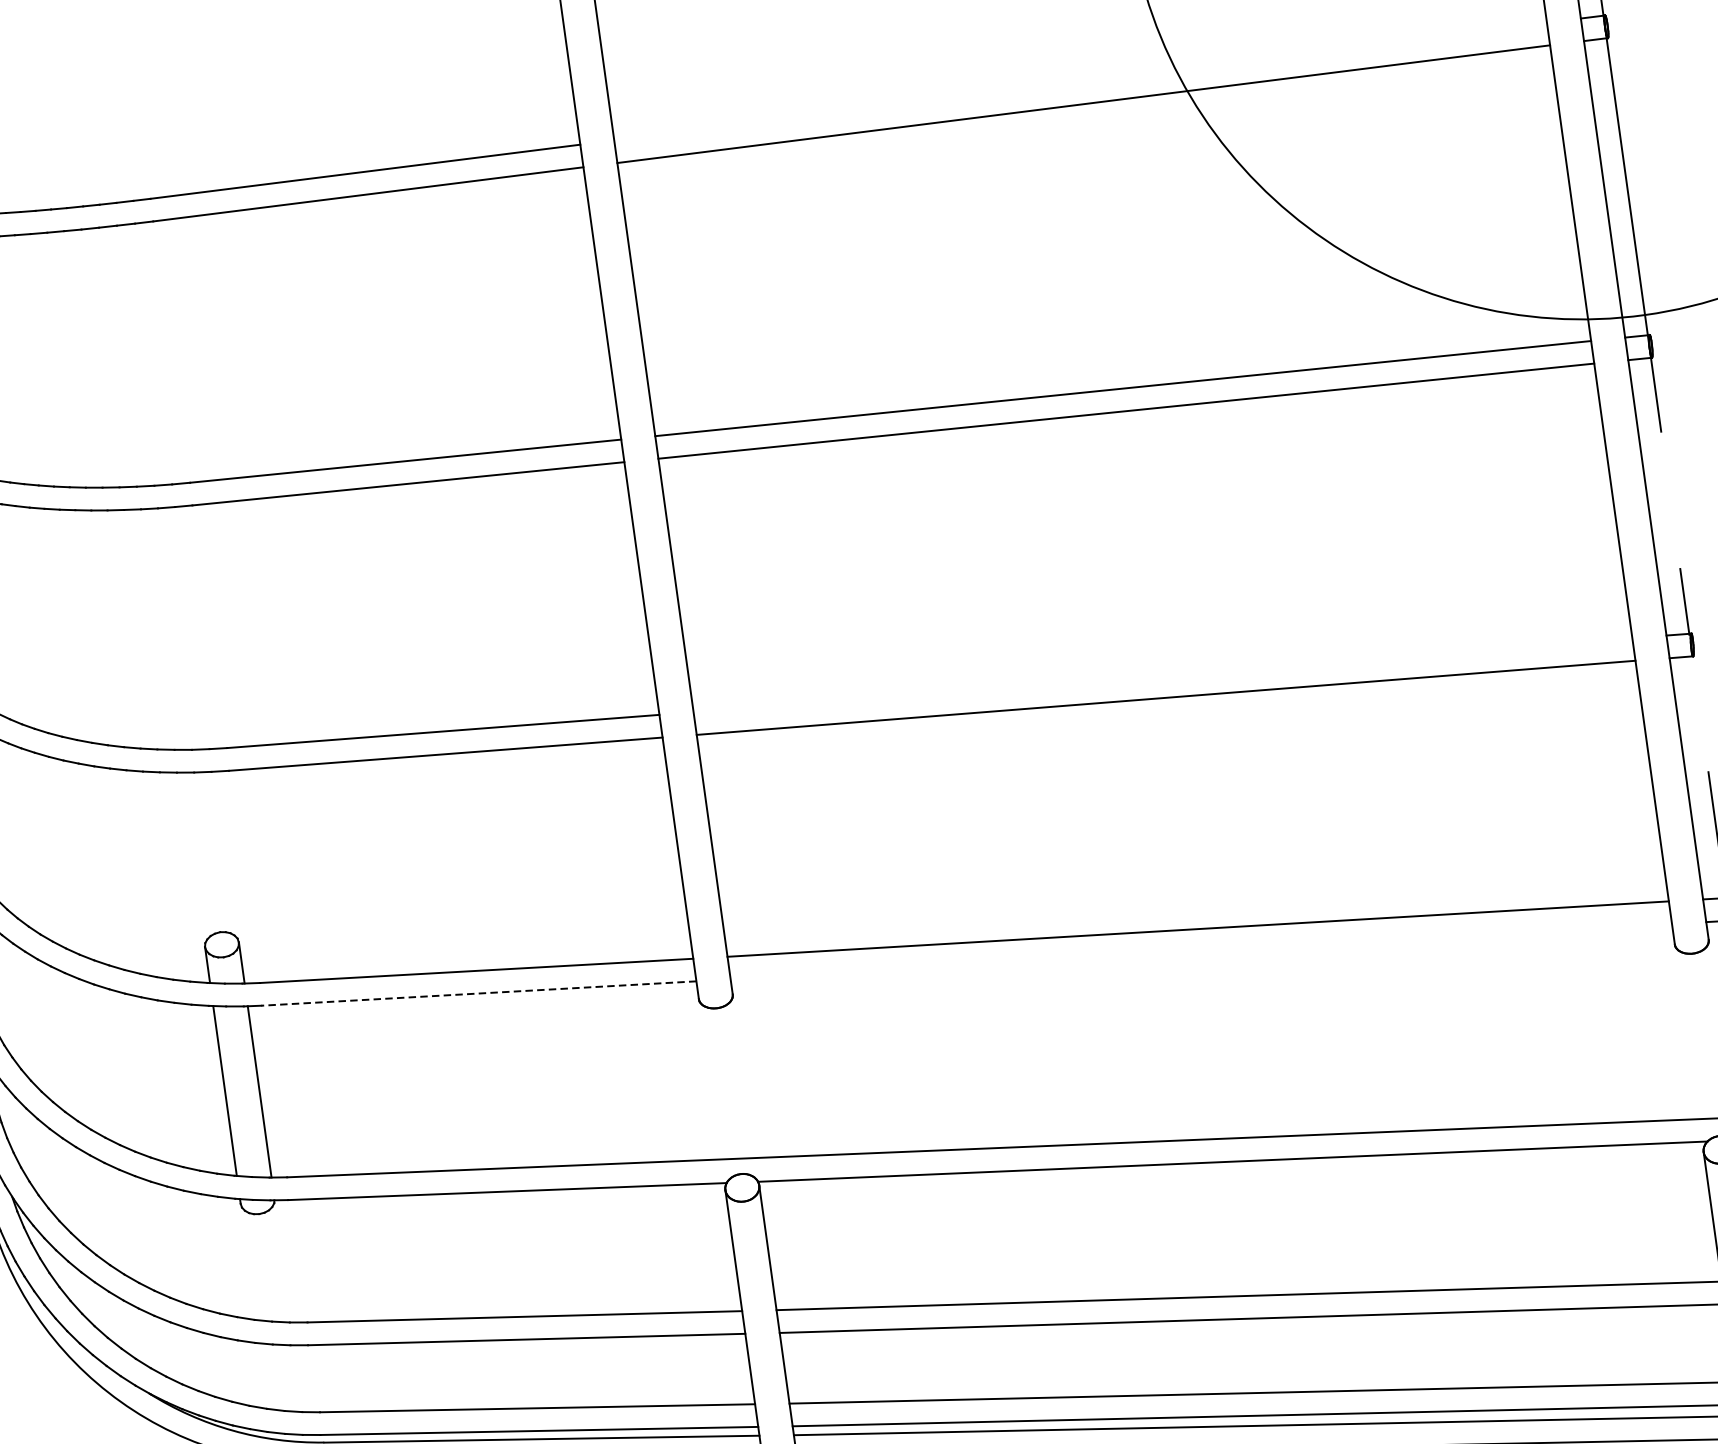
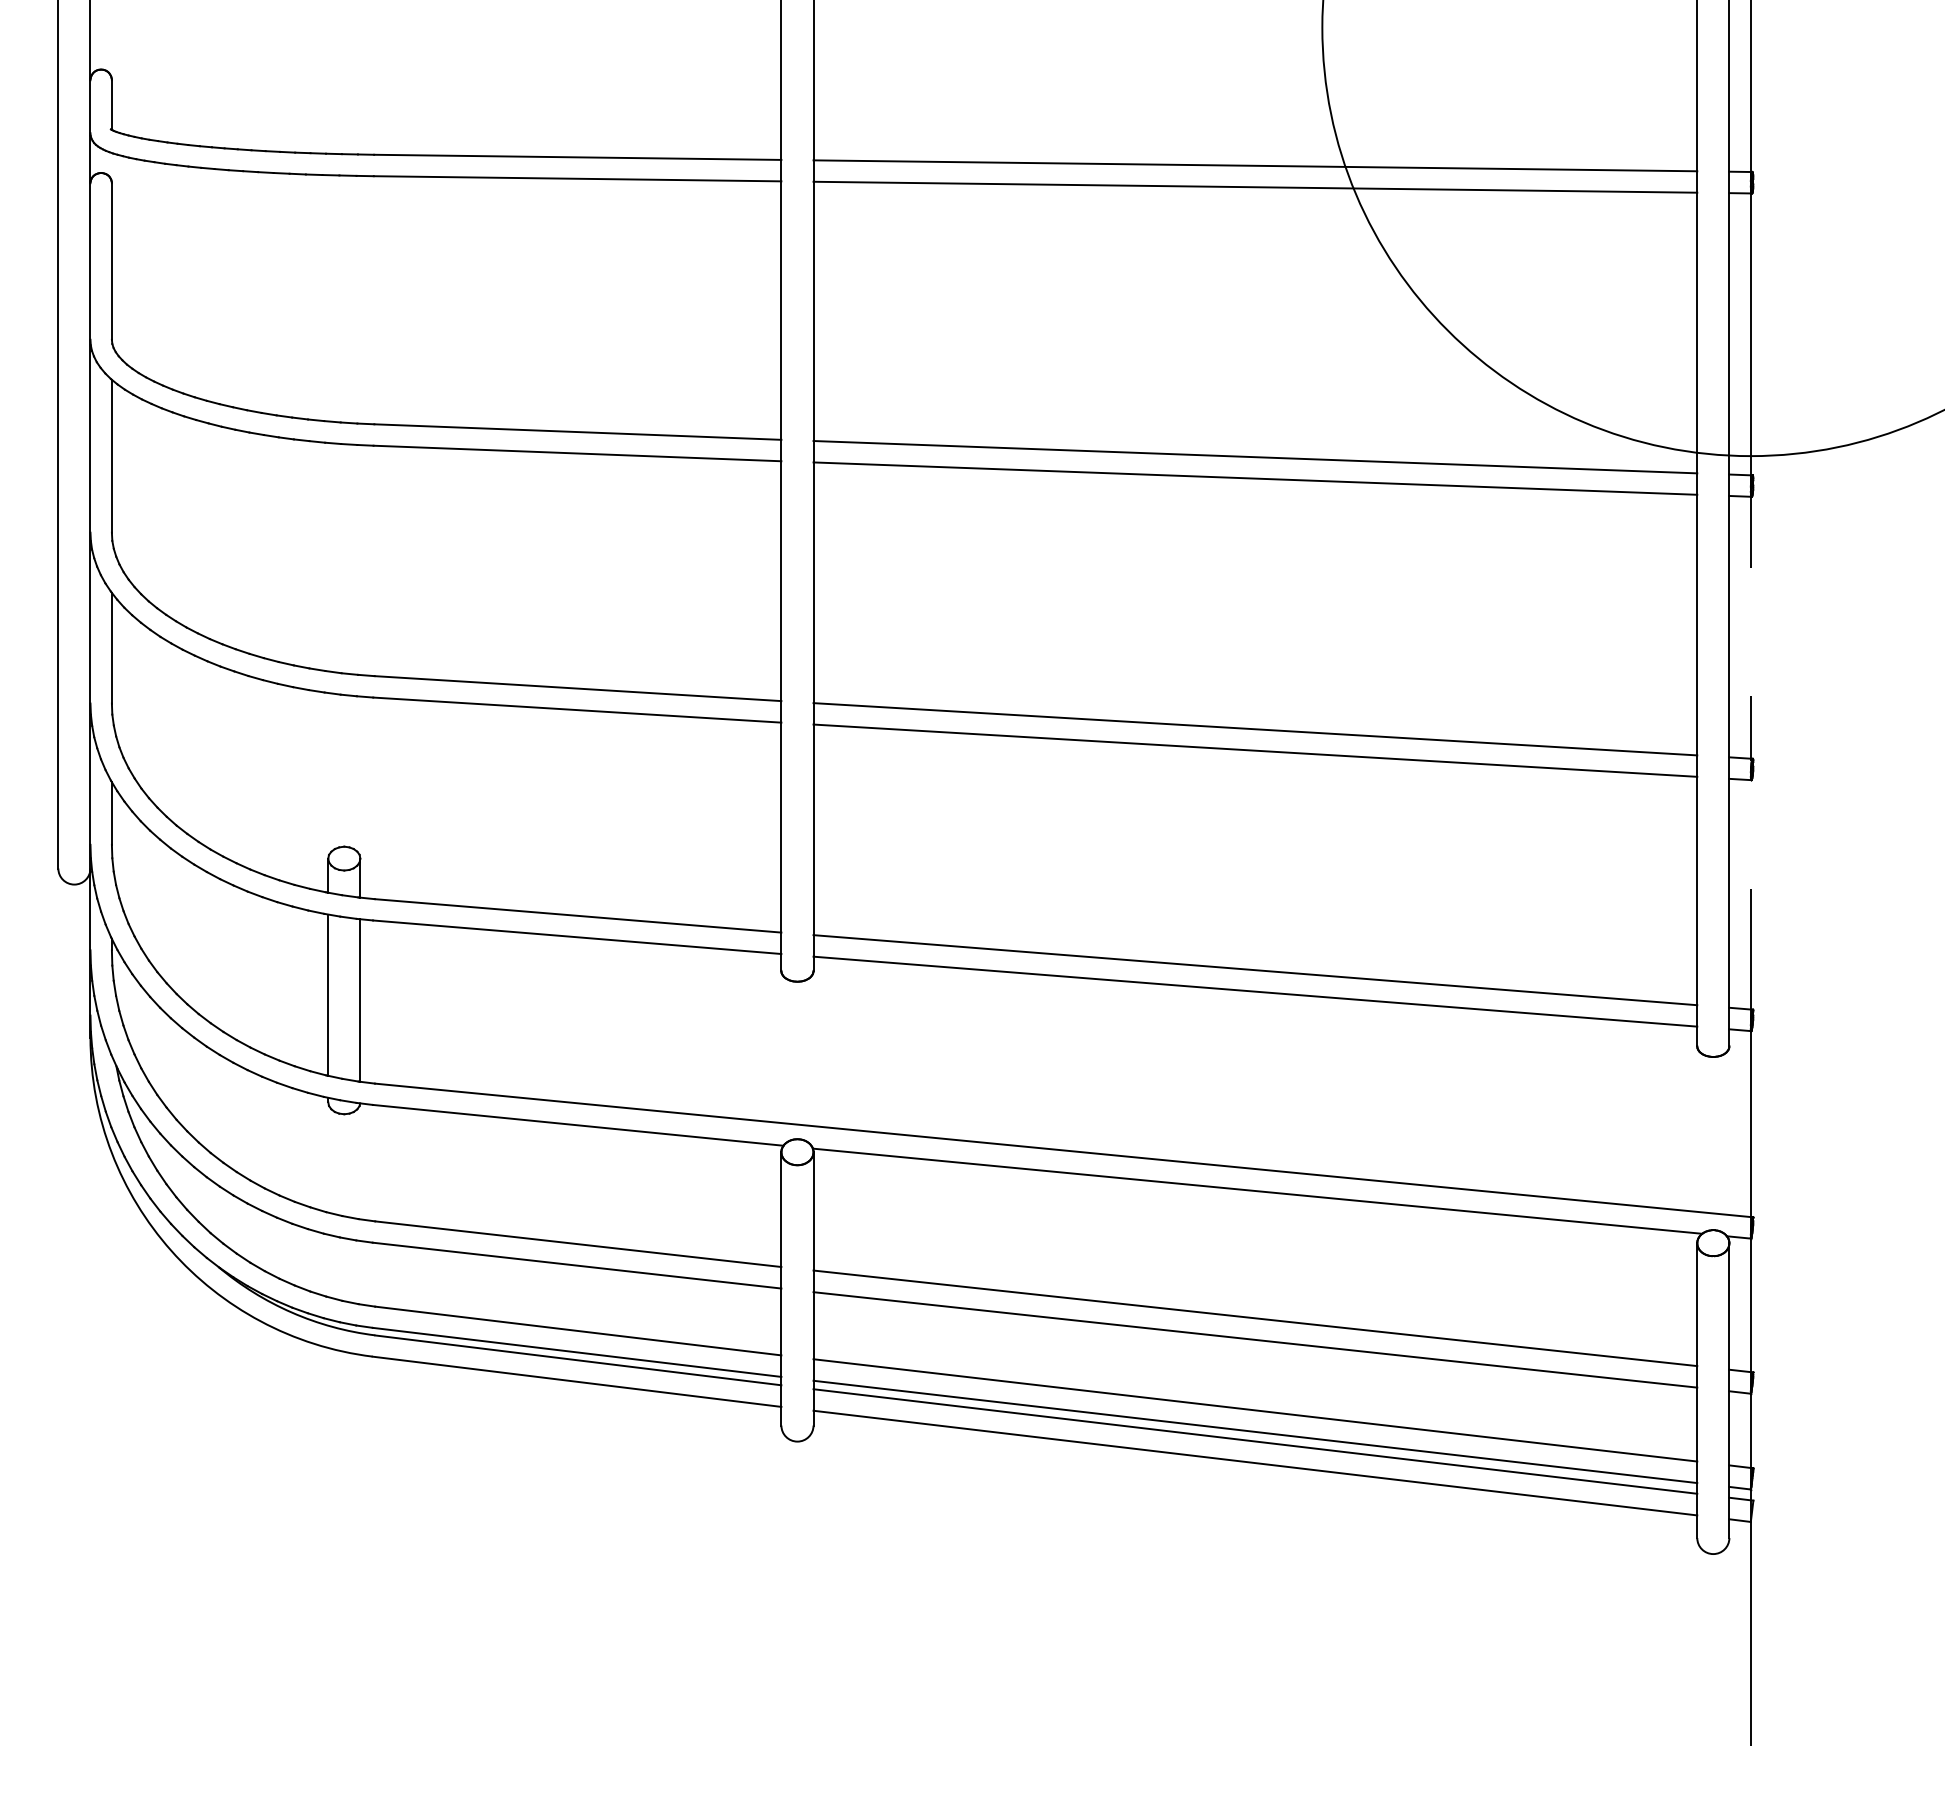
line: (1080, 81) -> (1255, 165), added
line: (1163, 675) -> (1255, 729), added
line: (1201, 951) -> (1255, 991), added
line: (479, 993) -> (577, 937), dashed -> solid

